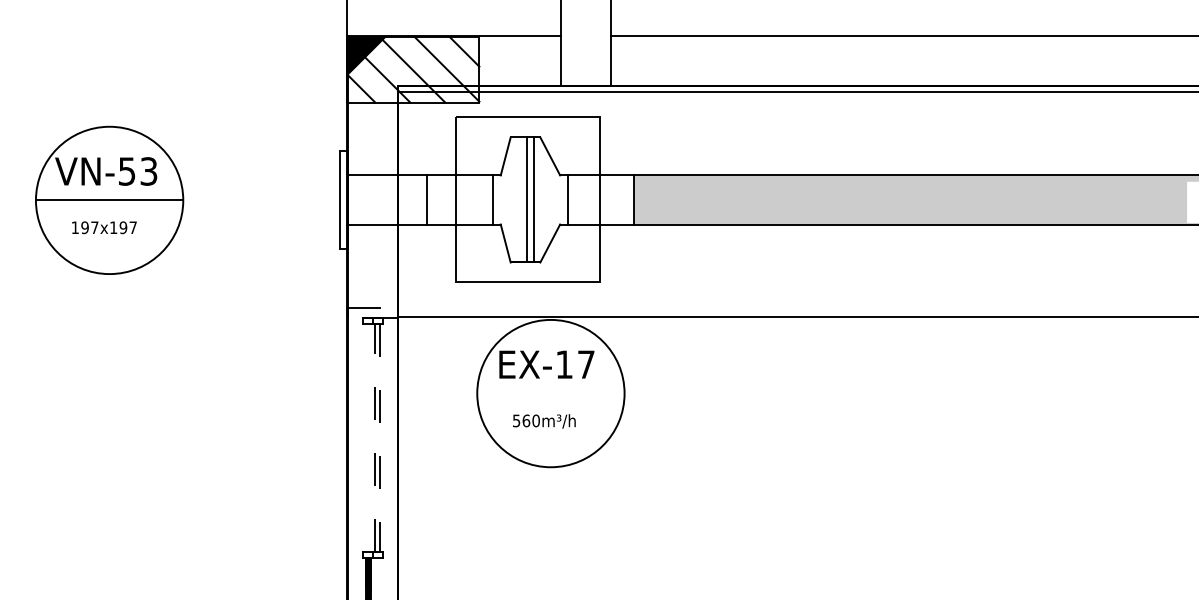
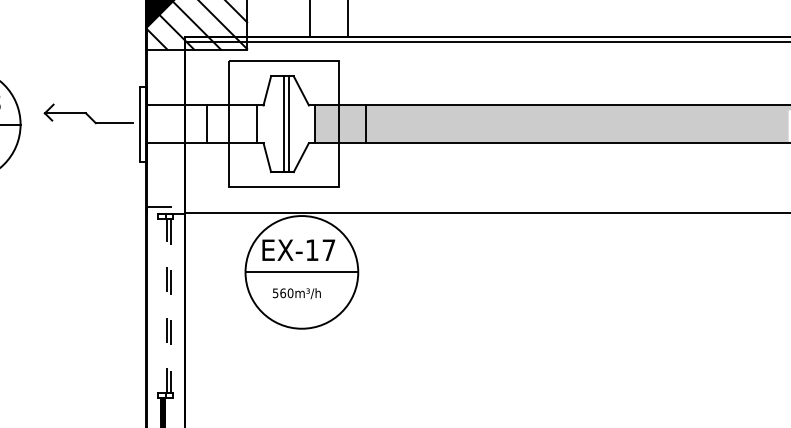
part: (272, 186) -> (88, 113), added
fill: (601, 199) -> (340, 123), added
line: (550, 393) -> (301, 272), added

